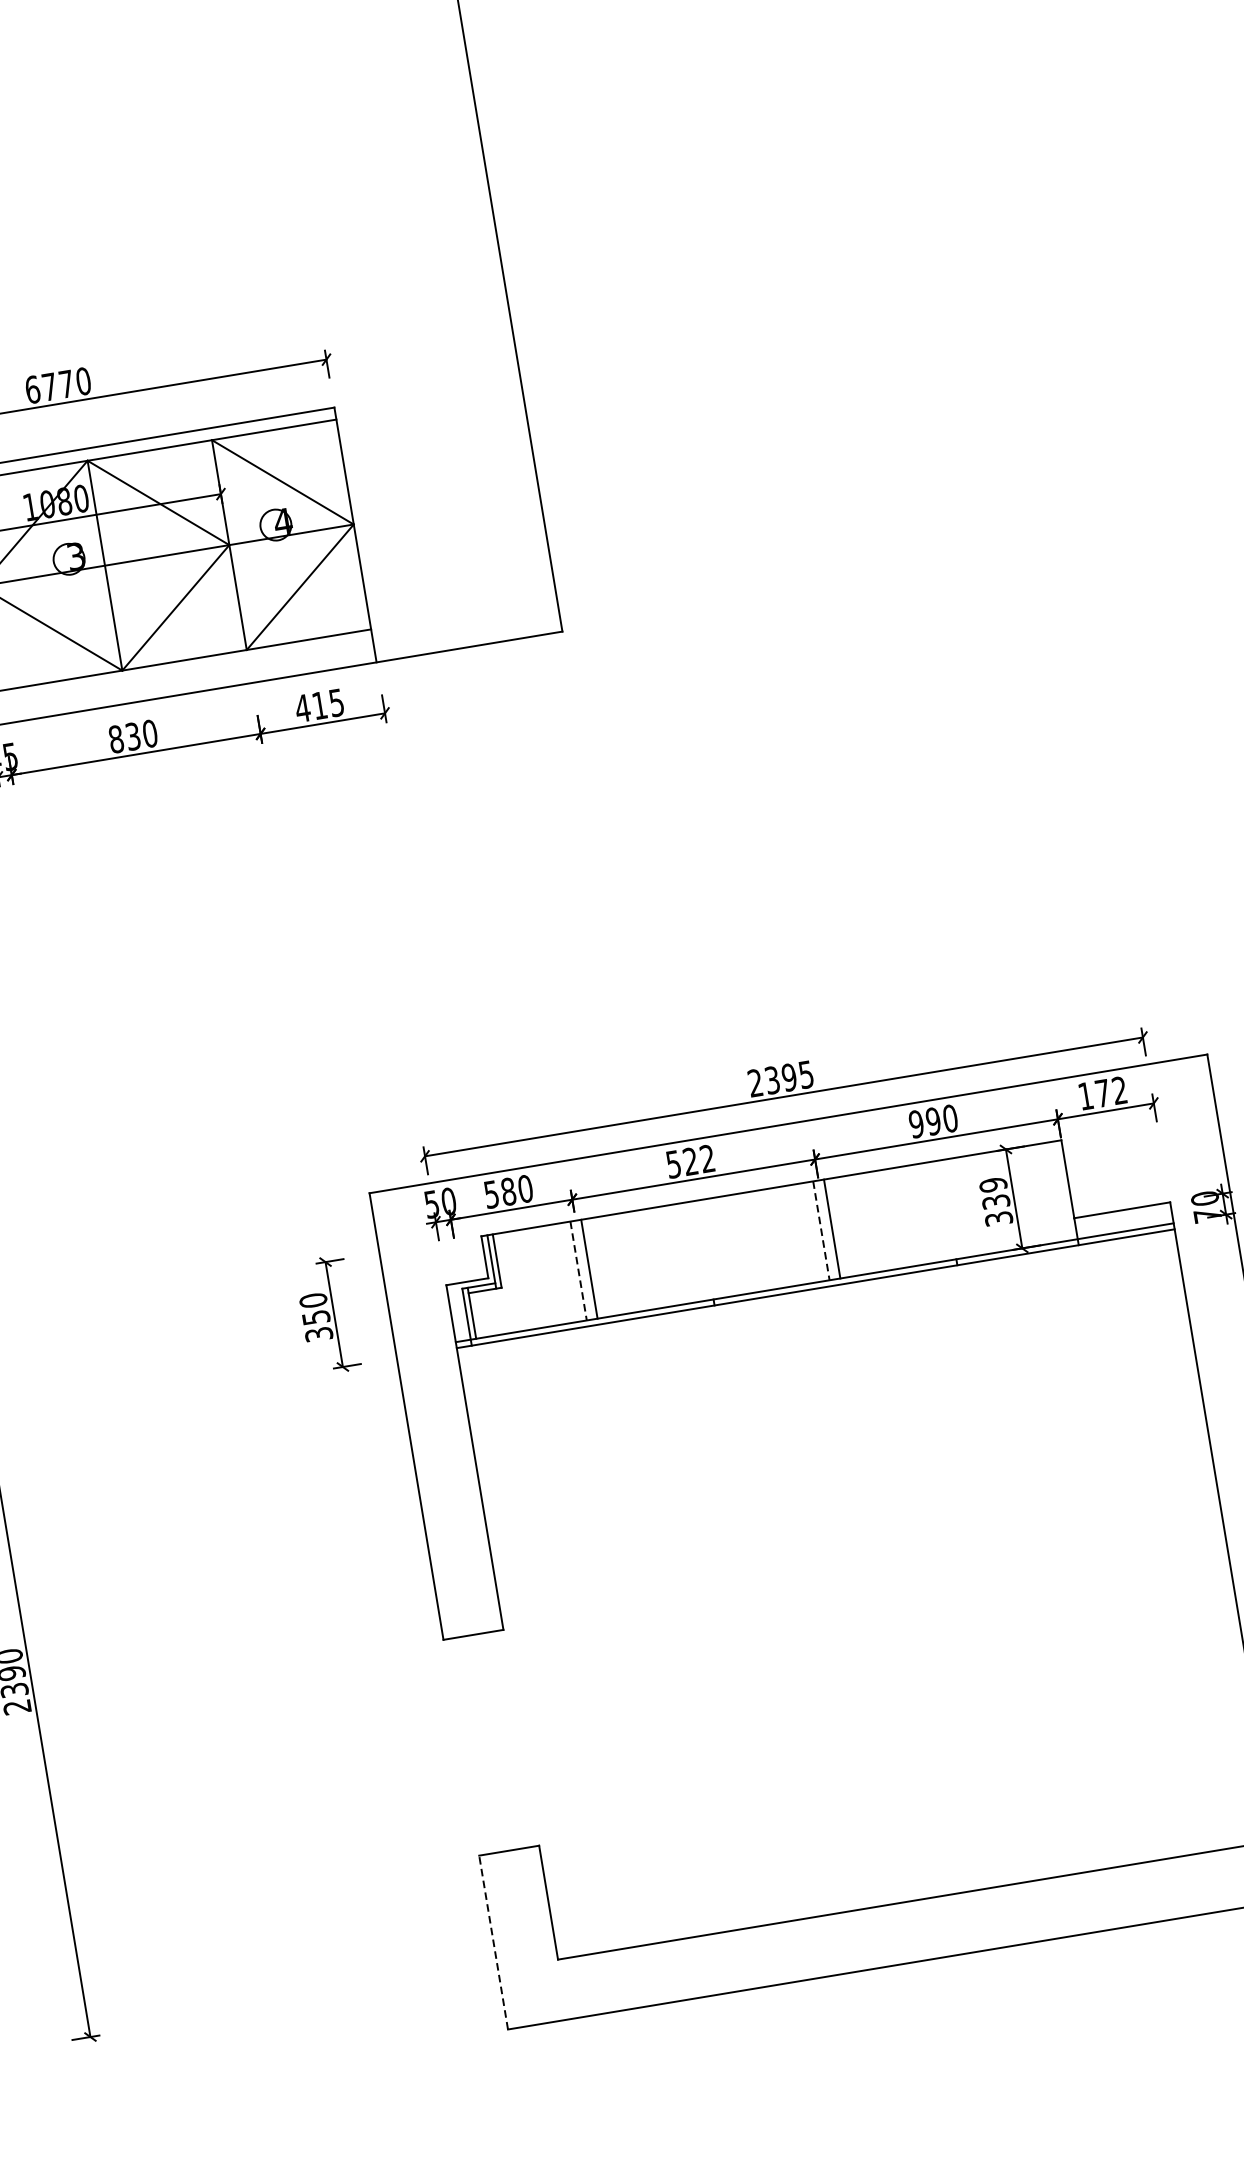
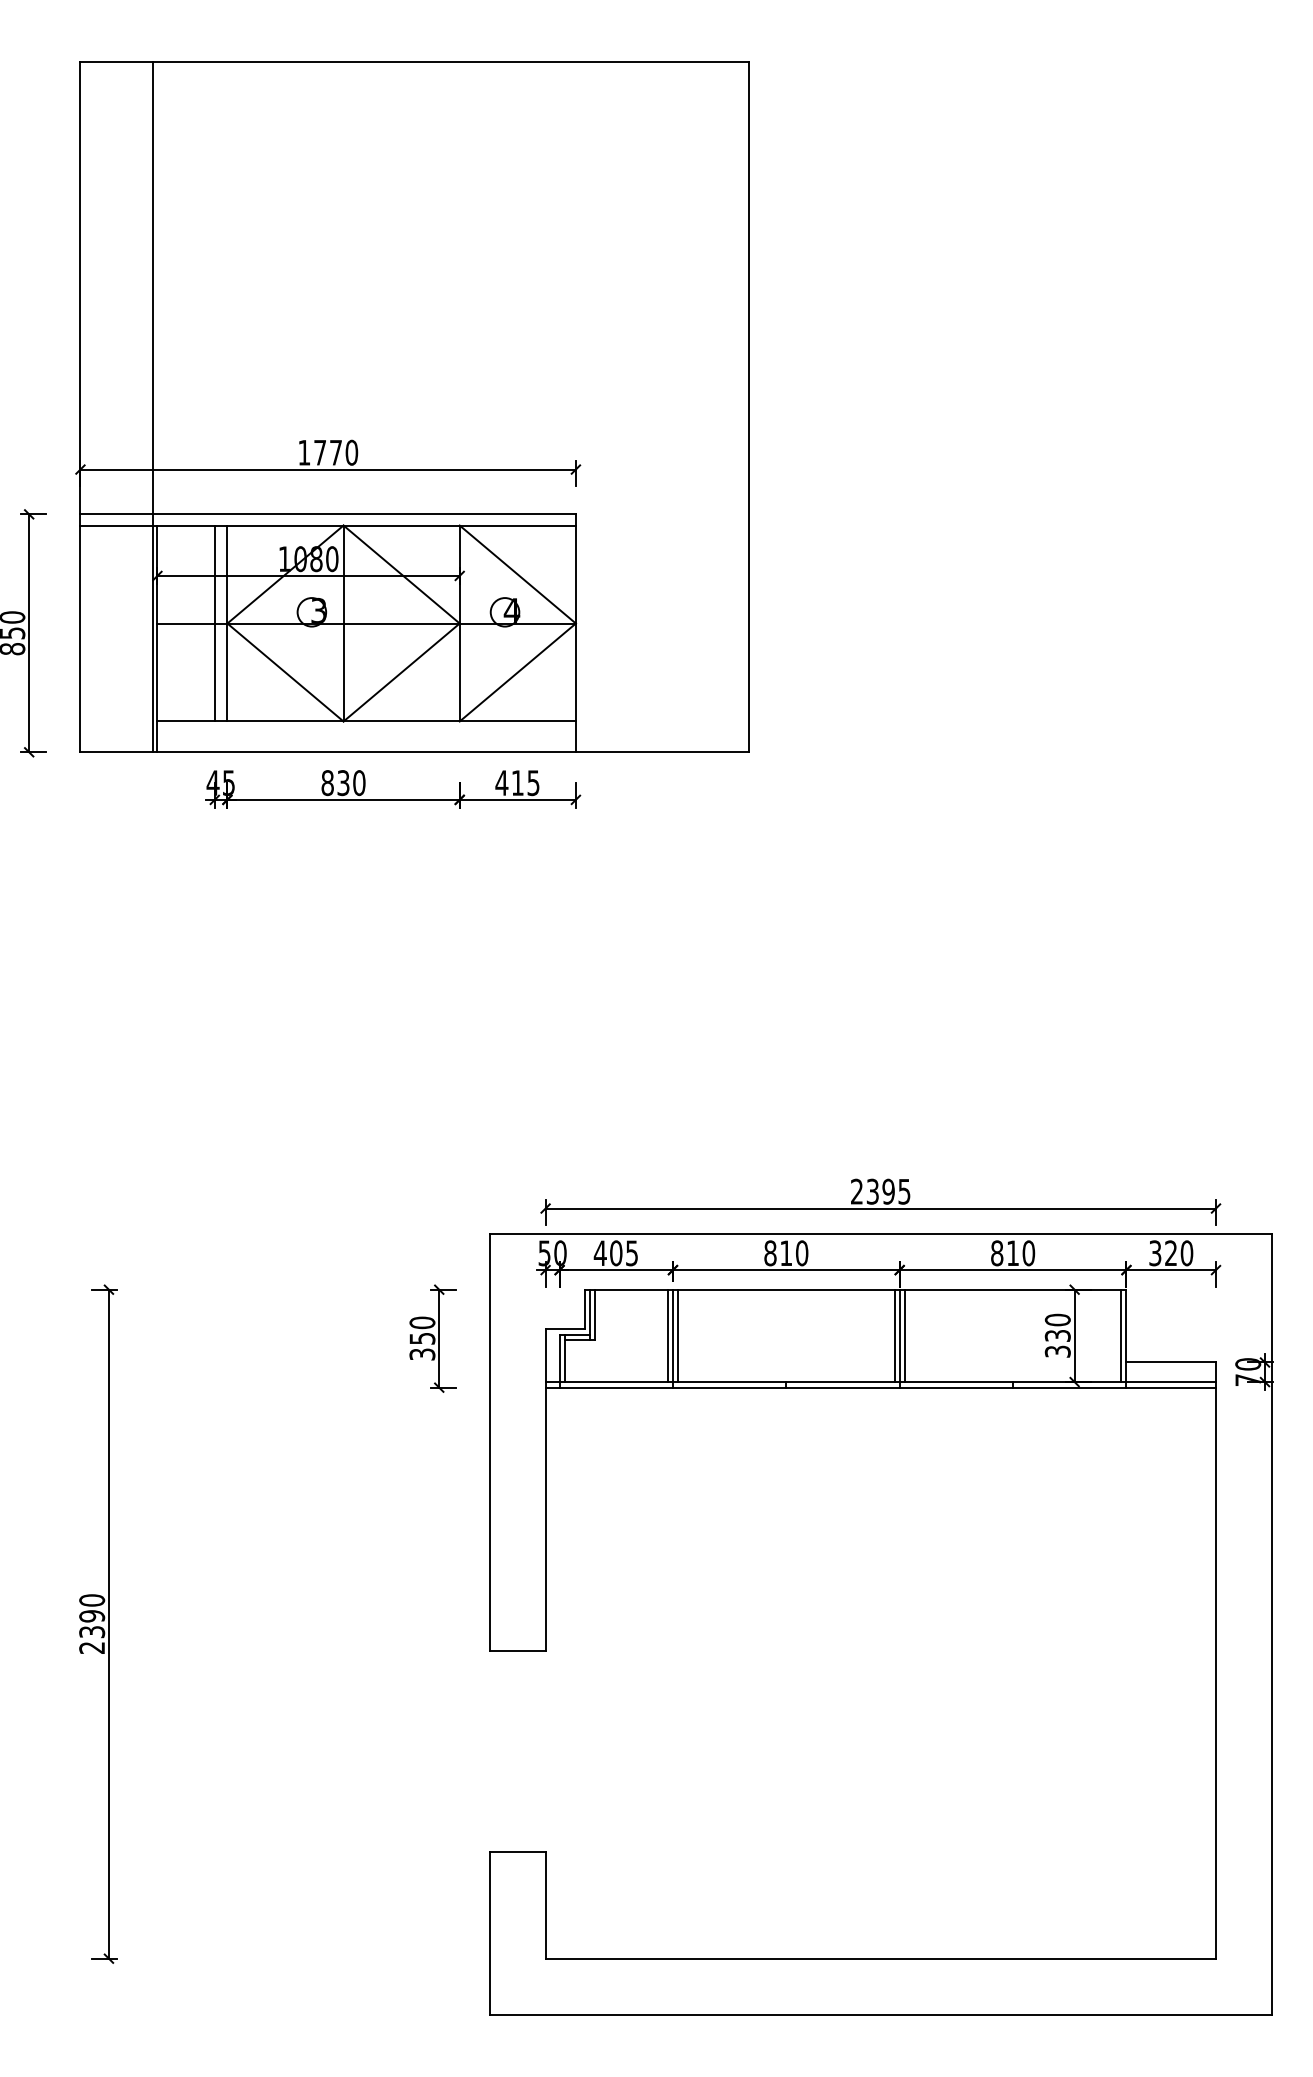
text: (32, 389) -> (304, 452), 6770 -> 1770
text: (1103, 1093) -> (1171, 1253), 172 -> 320
text: (925, 1122) -> (1005, 1253), 990 -> 810
text: (690, 1161) -> (786, 1253), 522 -> 810
text: (992, 1184) -> (1057, 1319), 339 -> 330
line: (1064, 1190) -> (1121, 1335), added
text: (507, 1192) -> (615, 1253), 580 -> 405
line: (821, 1231) -> (894, 1336), dashed -> solid
line: (827, 1232) -> (899, 1338), added
line: (578, 1271) -> (667, 1336), dashed -> solid
line: (583, 1273) -> (672, 1338), added
line: (493, 1942) -> (489, 1933), dashed -> solid

